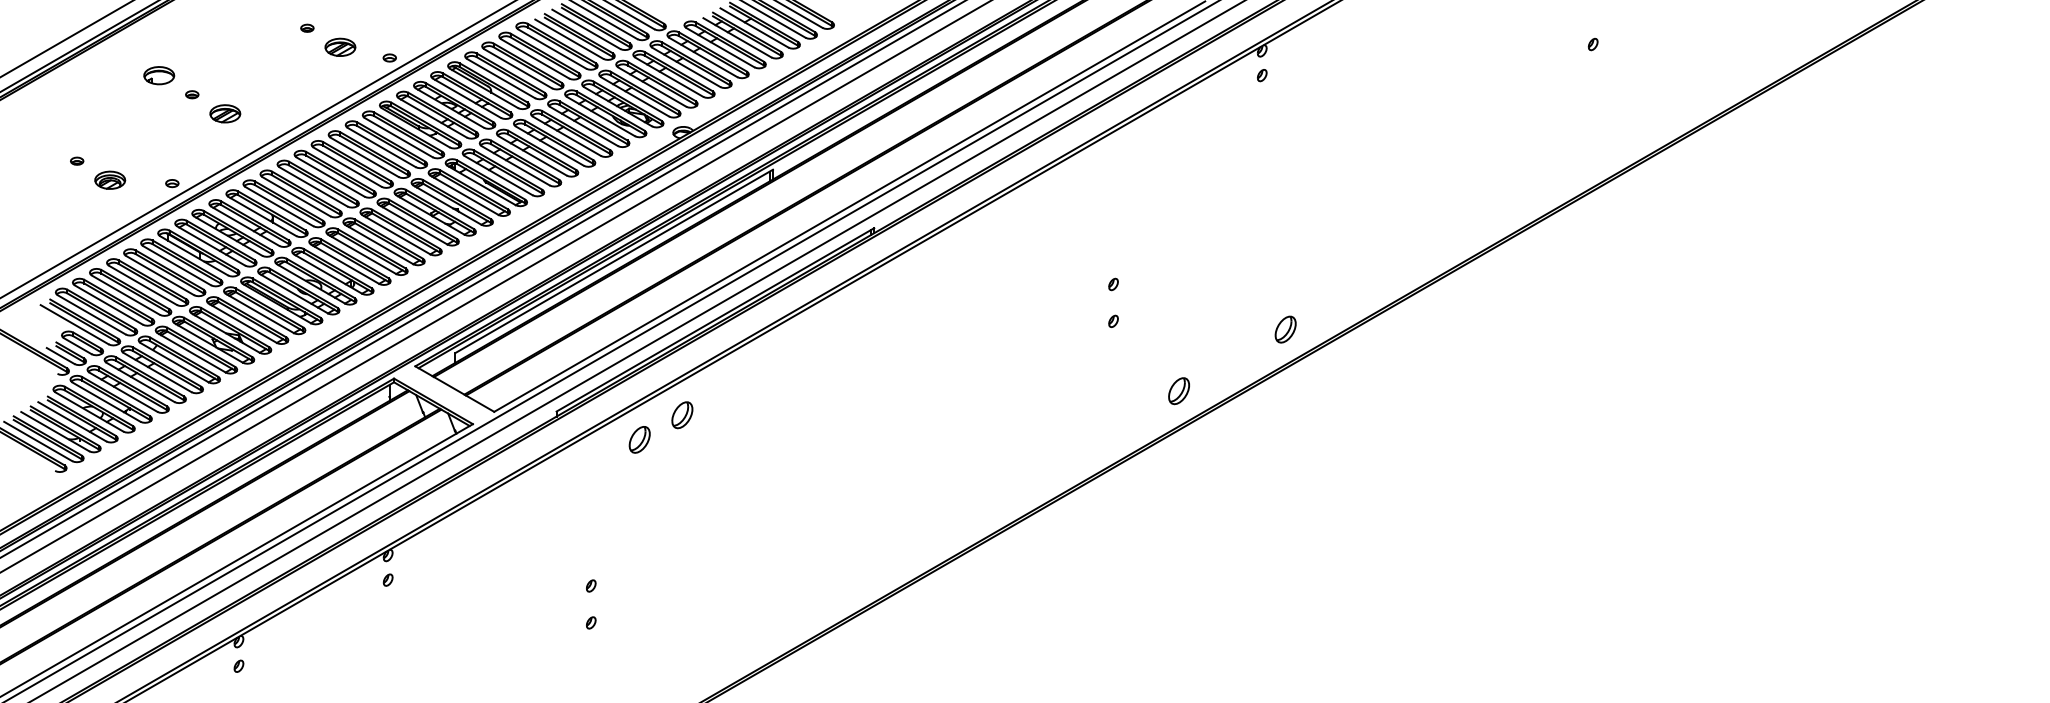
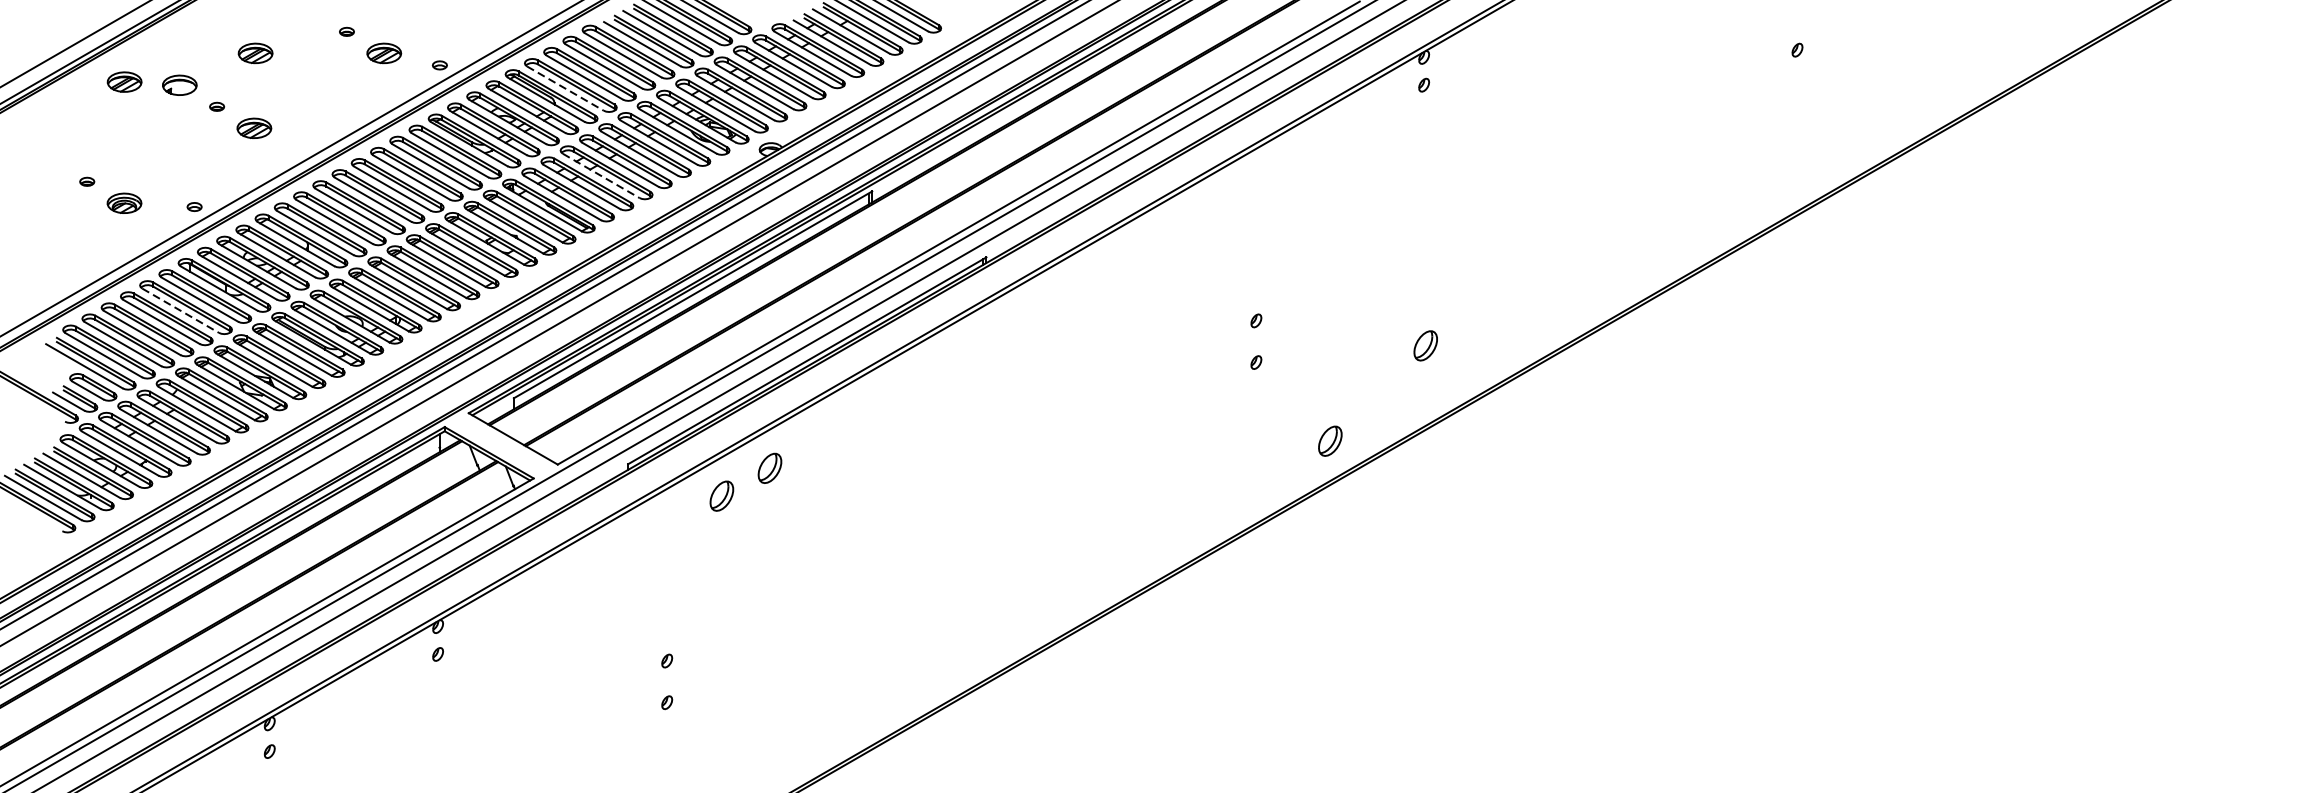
part: (226, 46) -> (255, 52), added
part: (110, 72) -> (124, 81), added
line: (501, 78) -> (565, 88), solid -> dashed
line: (533, 156) -> (602, 176), solid -> dashed
line: (160, 275) -> (181, 310), solid -> dashed
part: (1285, 329) -> (1425, 345), moved

